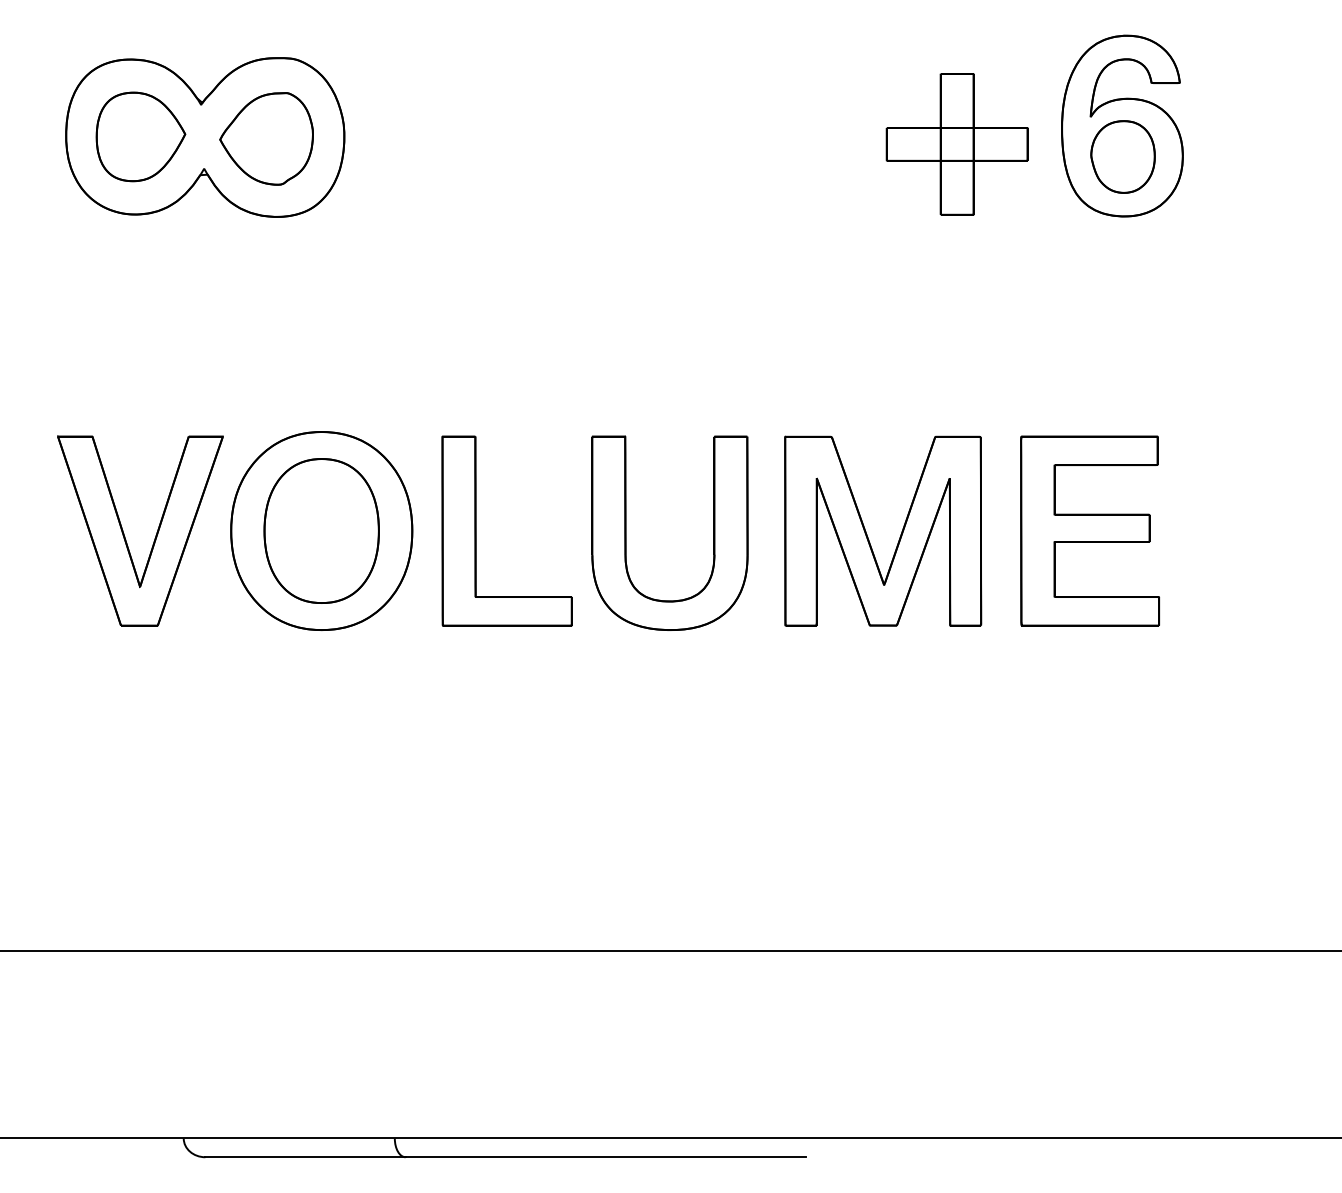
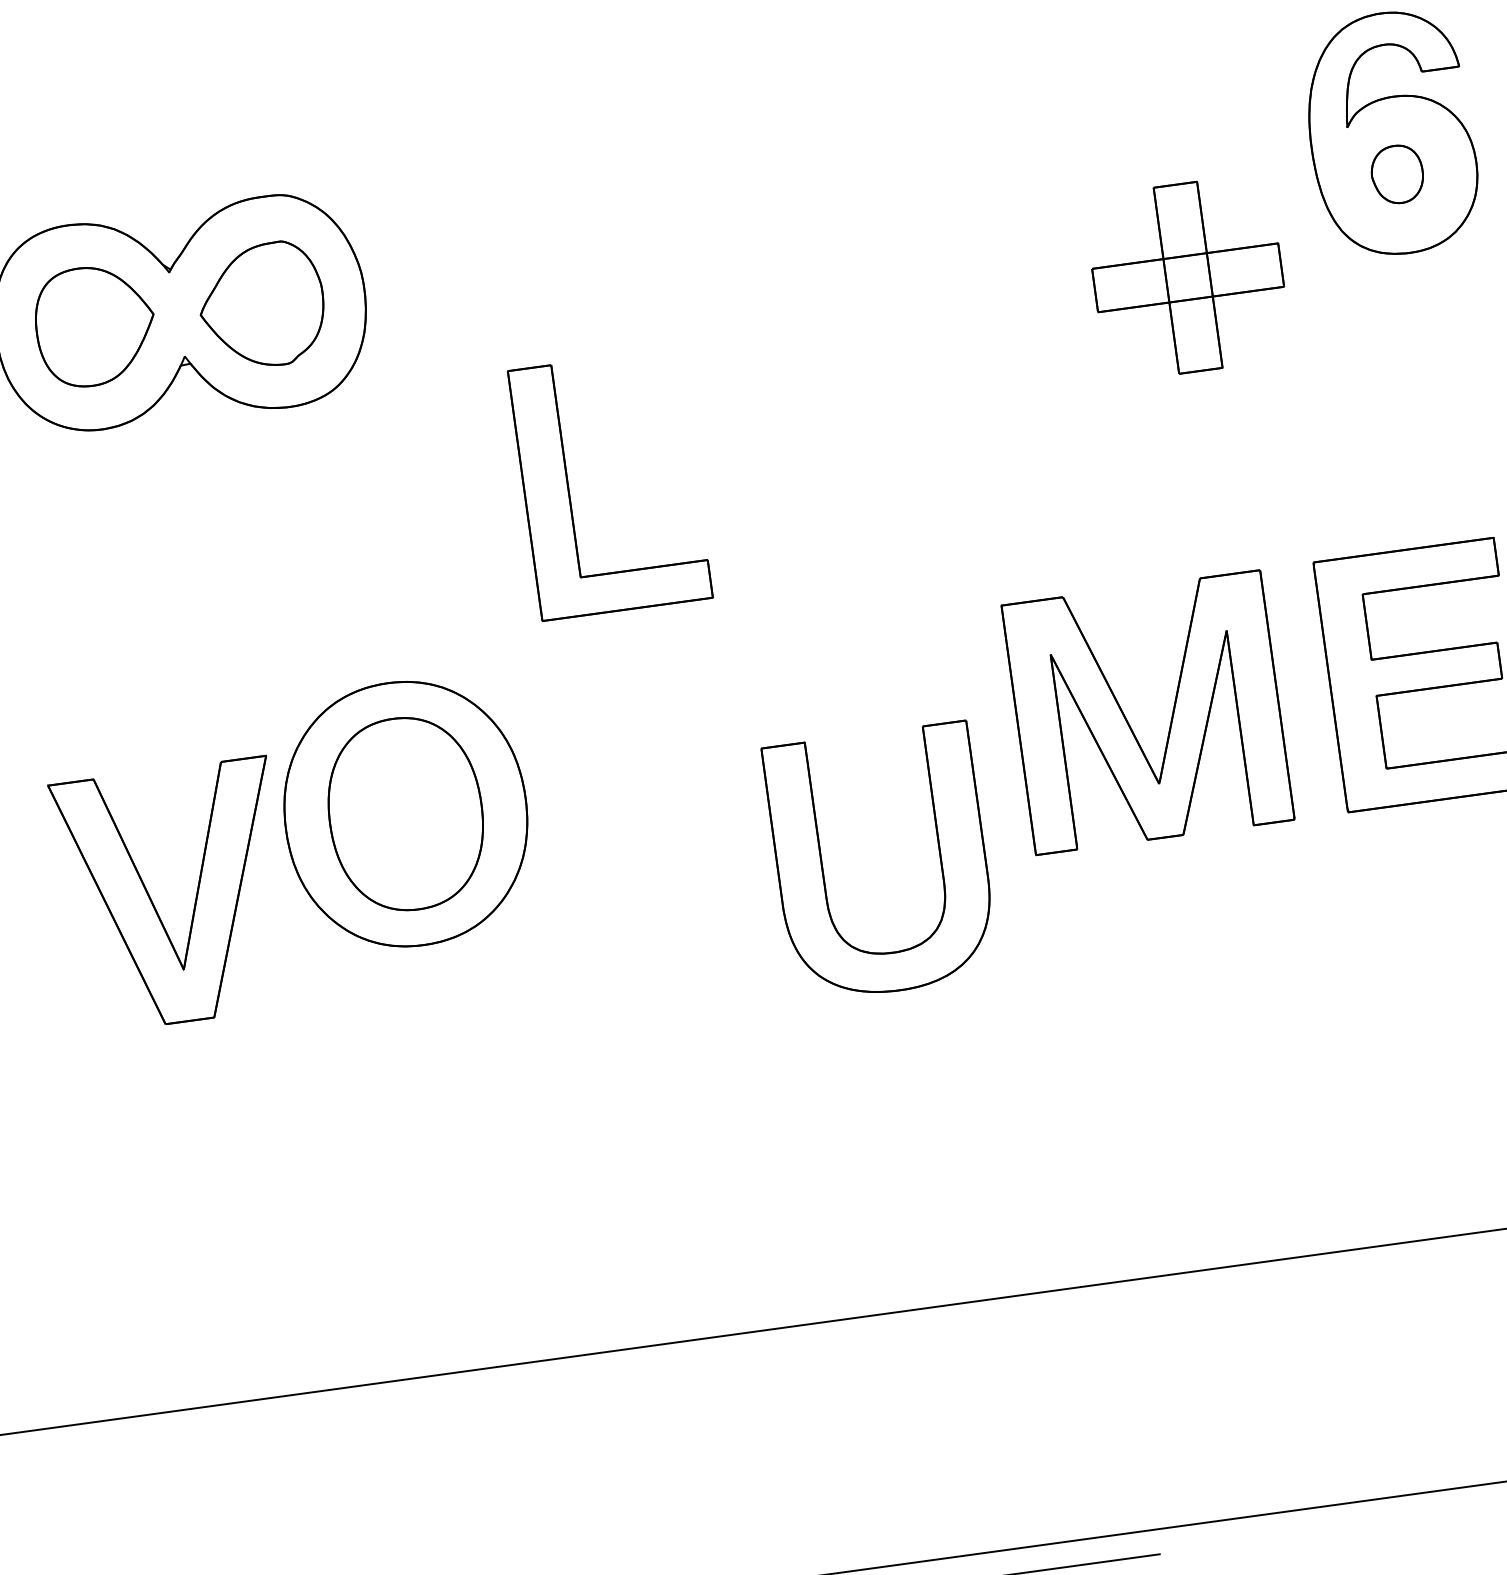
part: (956, 144) -> (1187, 278), moved
part: (1122, 156) -> (1396, 173), size x0.6
part: (476, 530) -> (569, 489), moved
part: (626, 532) -> (823, 869), moved
part: (155, 535) -> (194, 898), moved

